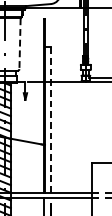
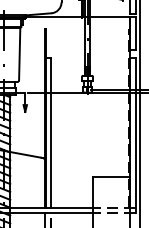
line: (19, 44) -> (19, 54), dashed -> solid
line: (50, 119) -> (51, 132), dashed -> solid

